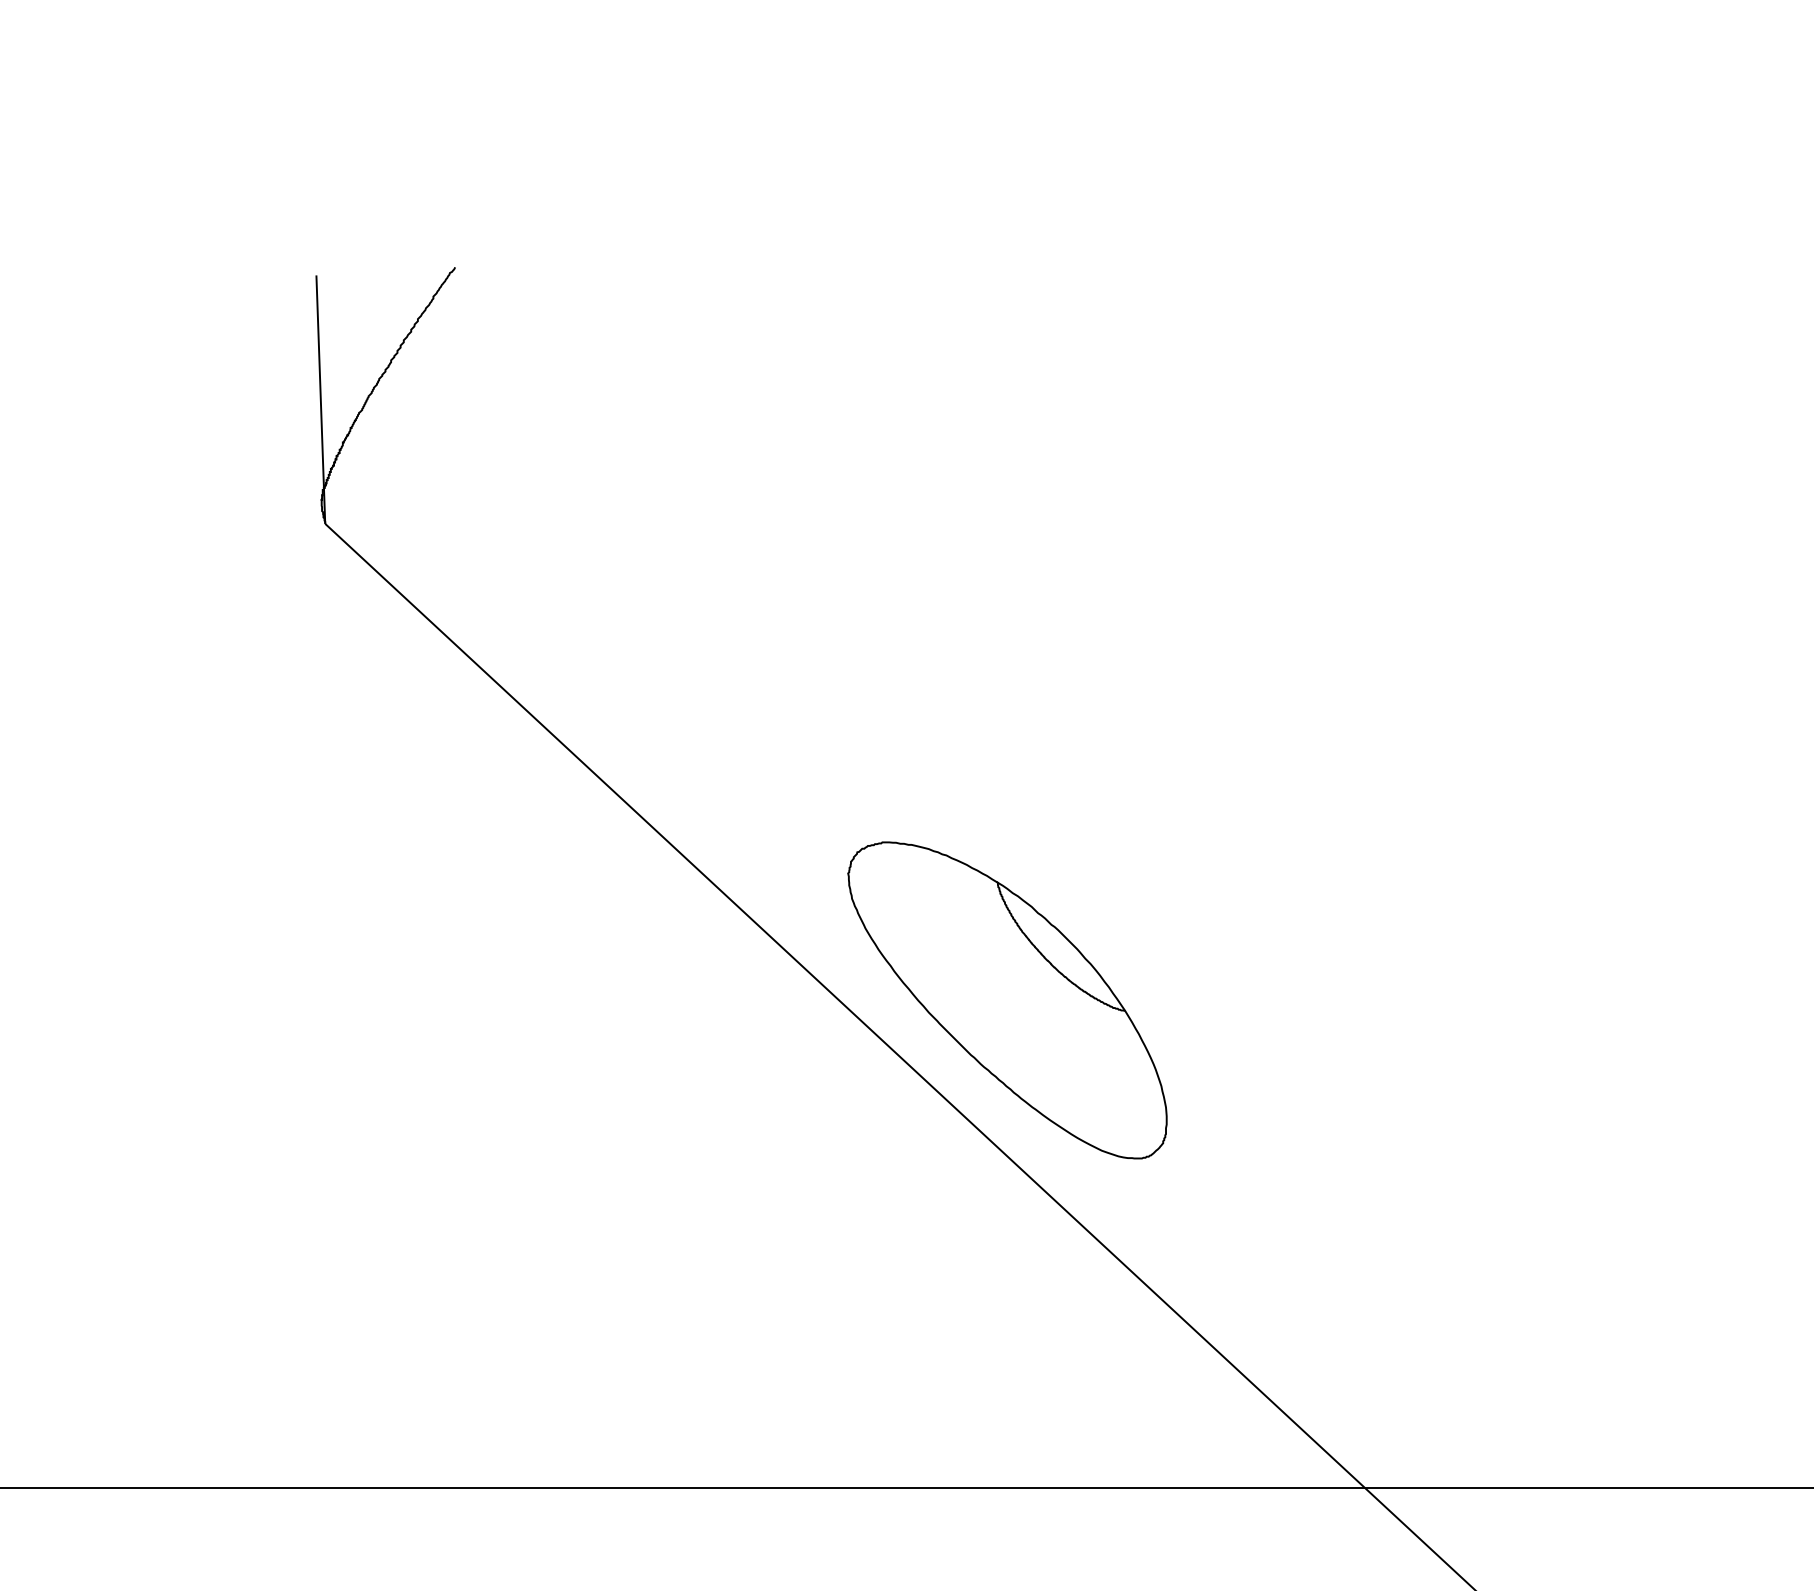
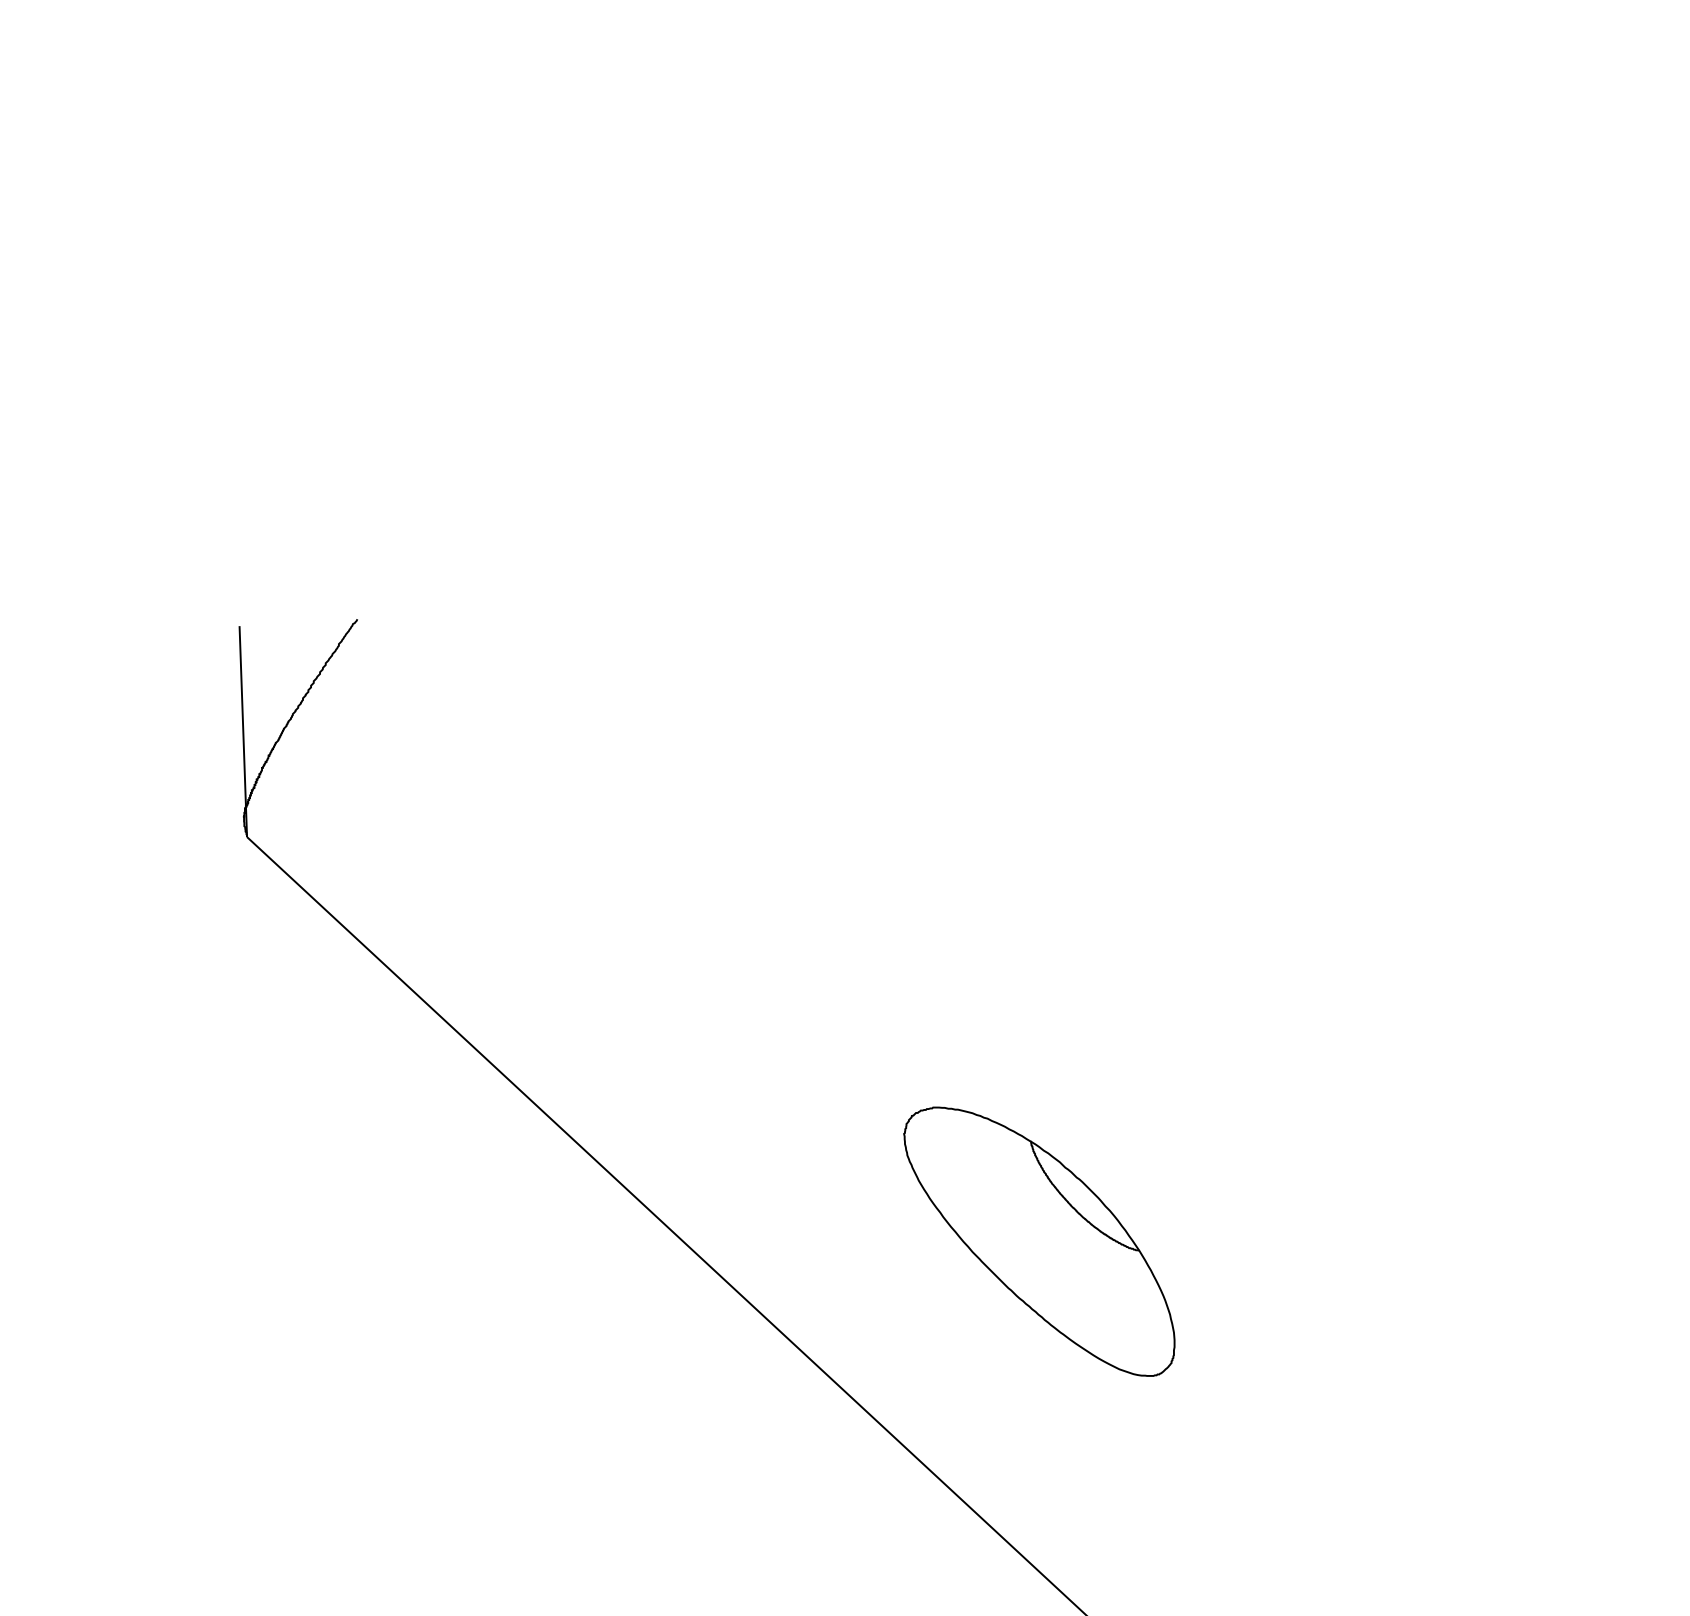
part: (1007, 1000) -> (1039, 1241), moved

